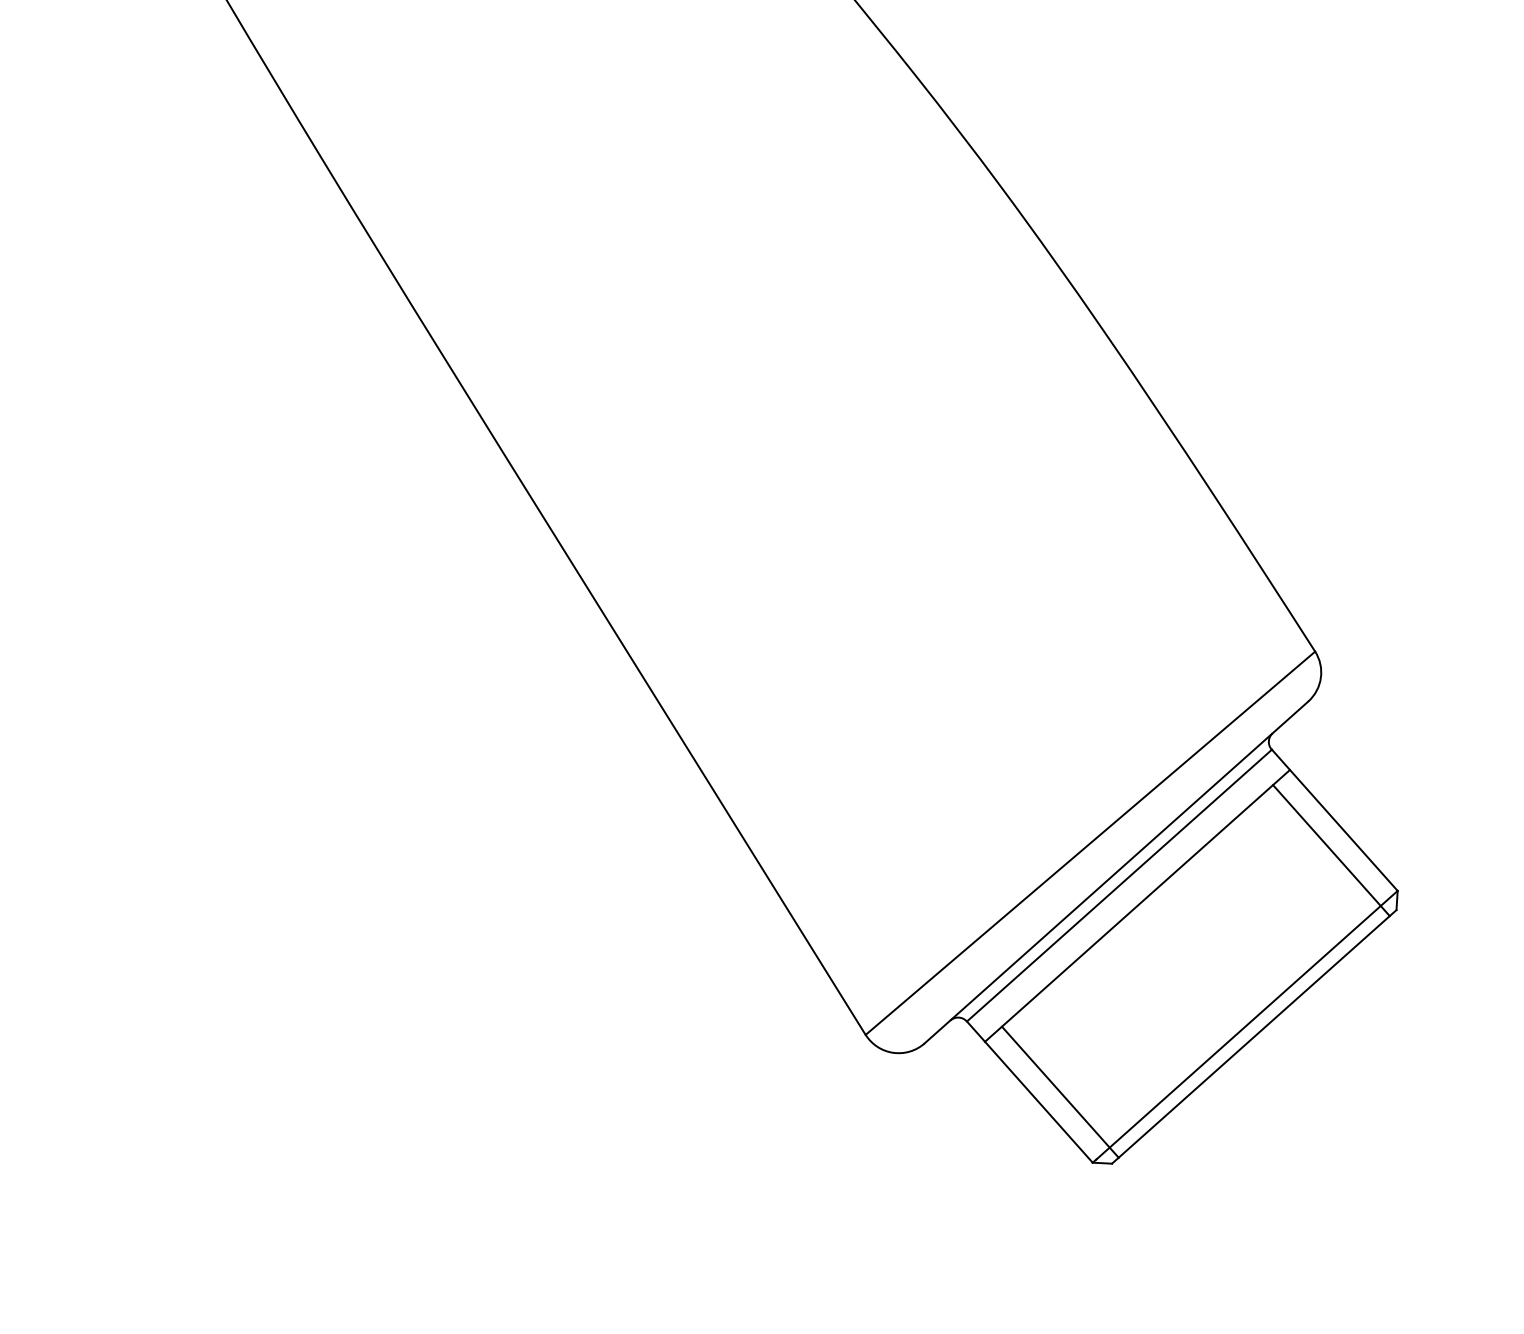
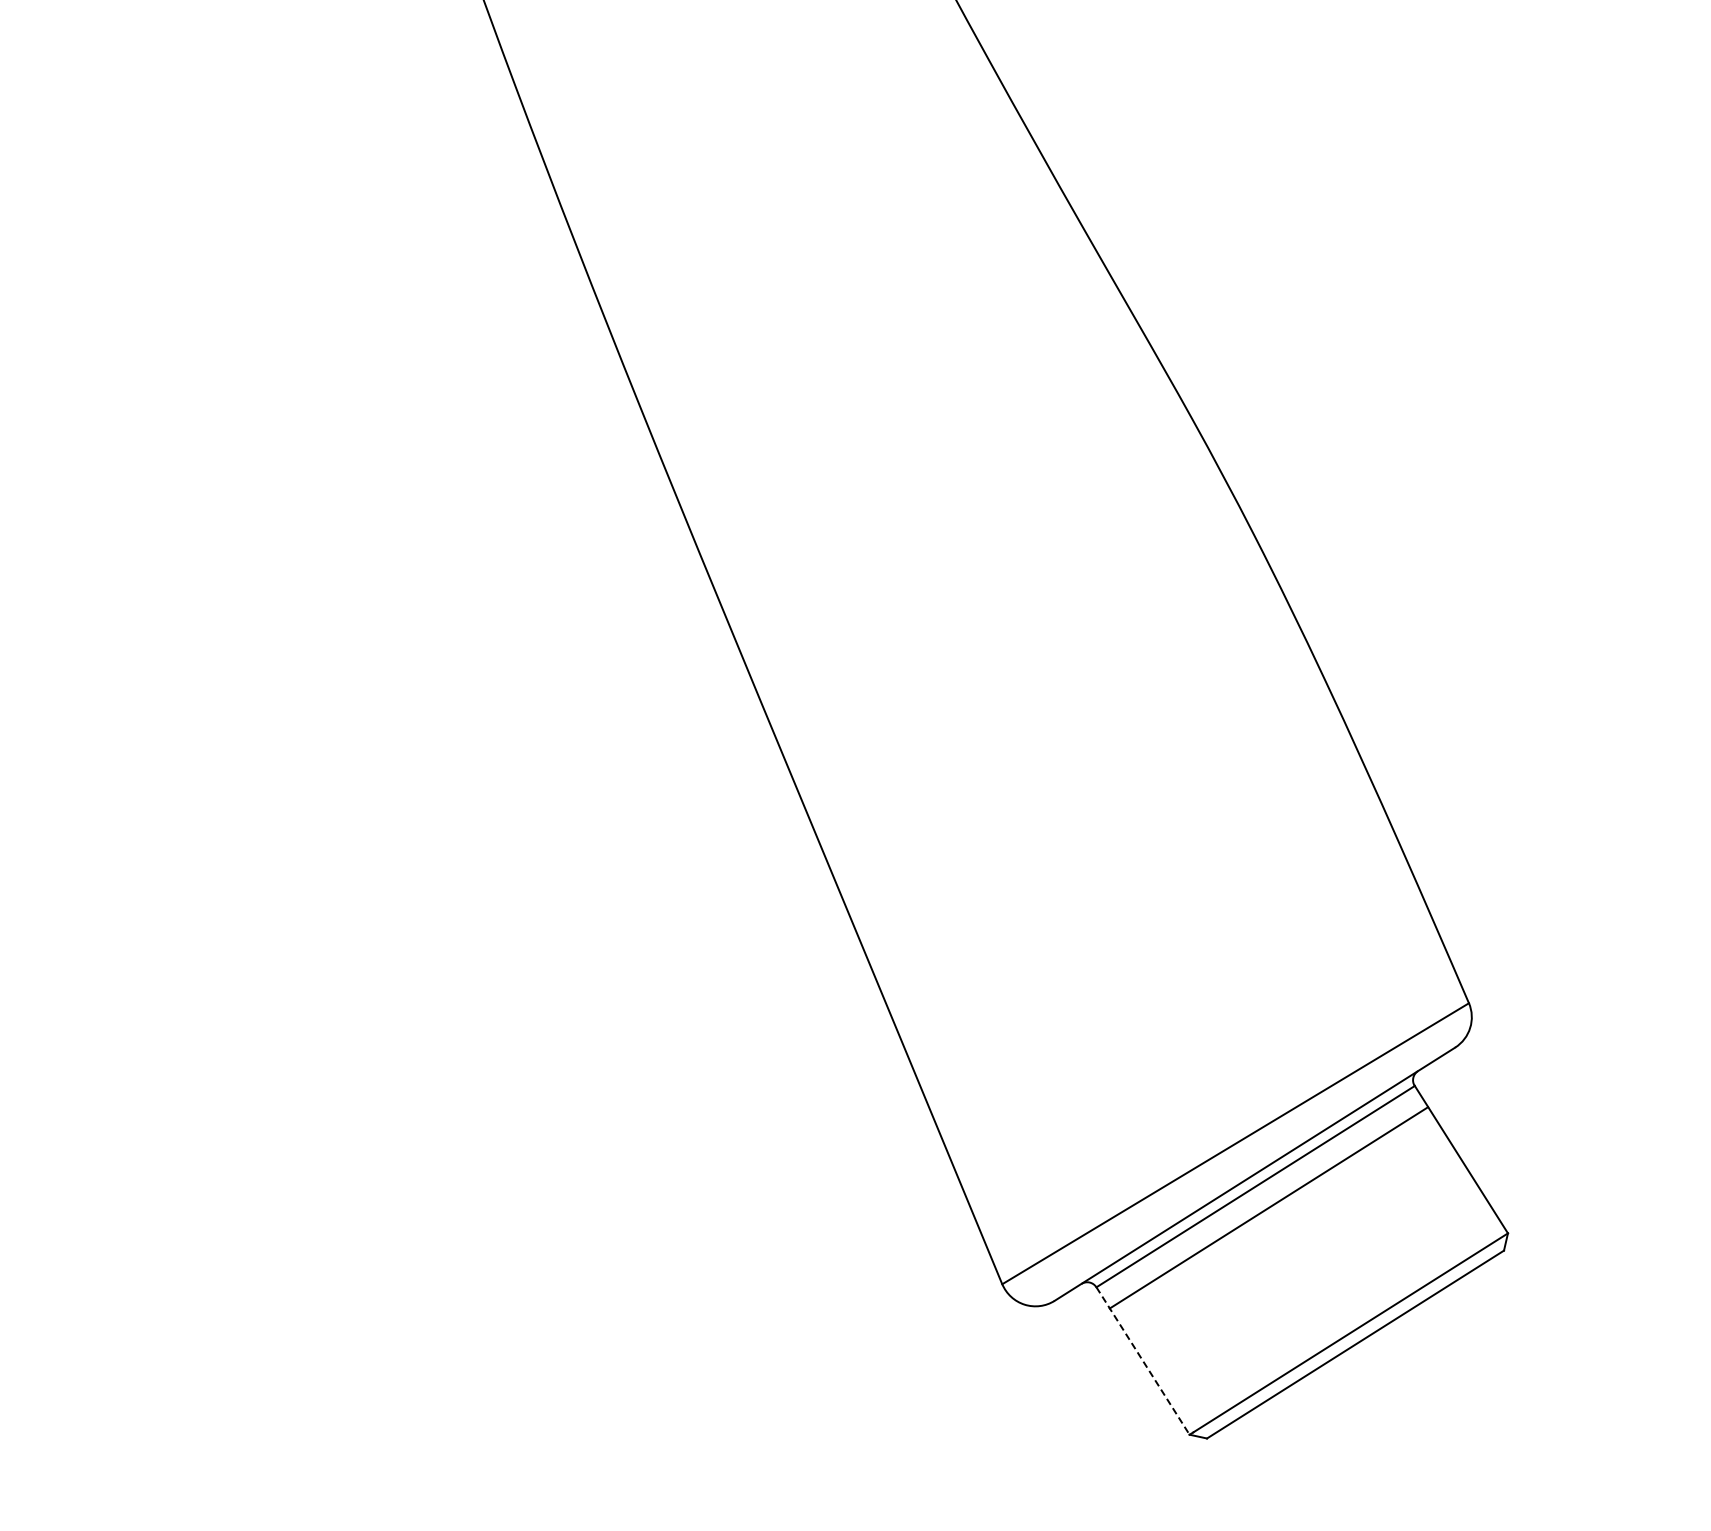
line: (1331, 850) -> (1453, 1186), removed
line: (1030, 1092) -> (1143, 1361), solid -> dashed
line: (1060, 1092) -> (1170, 1365), removed

